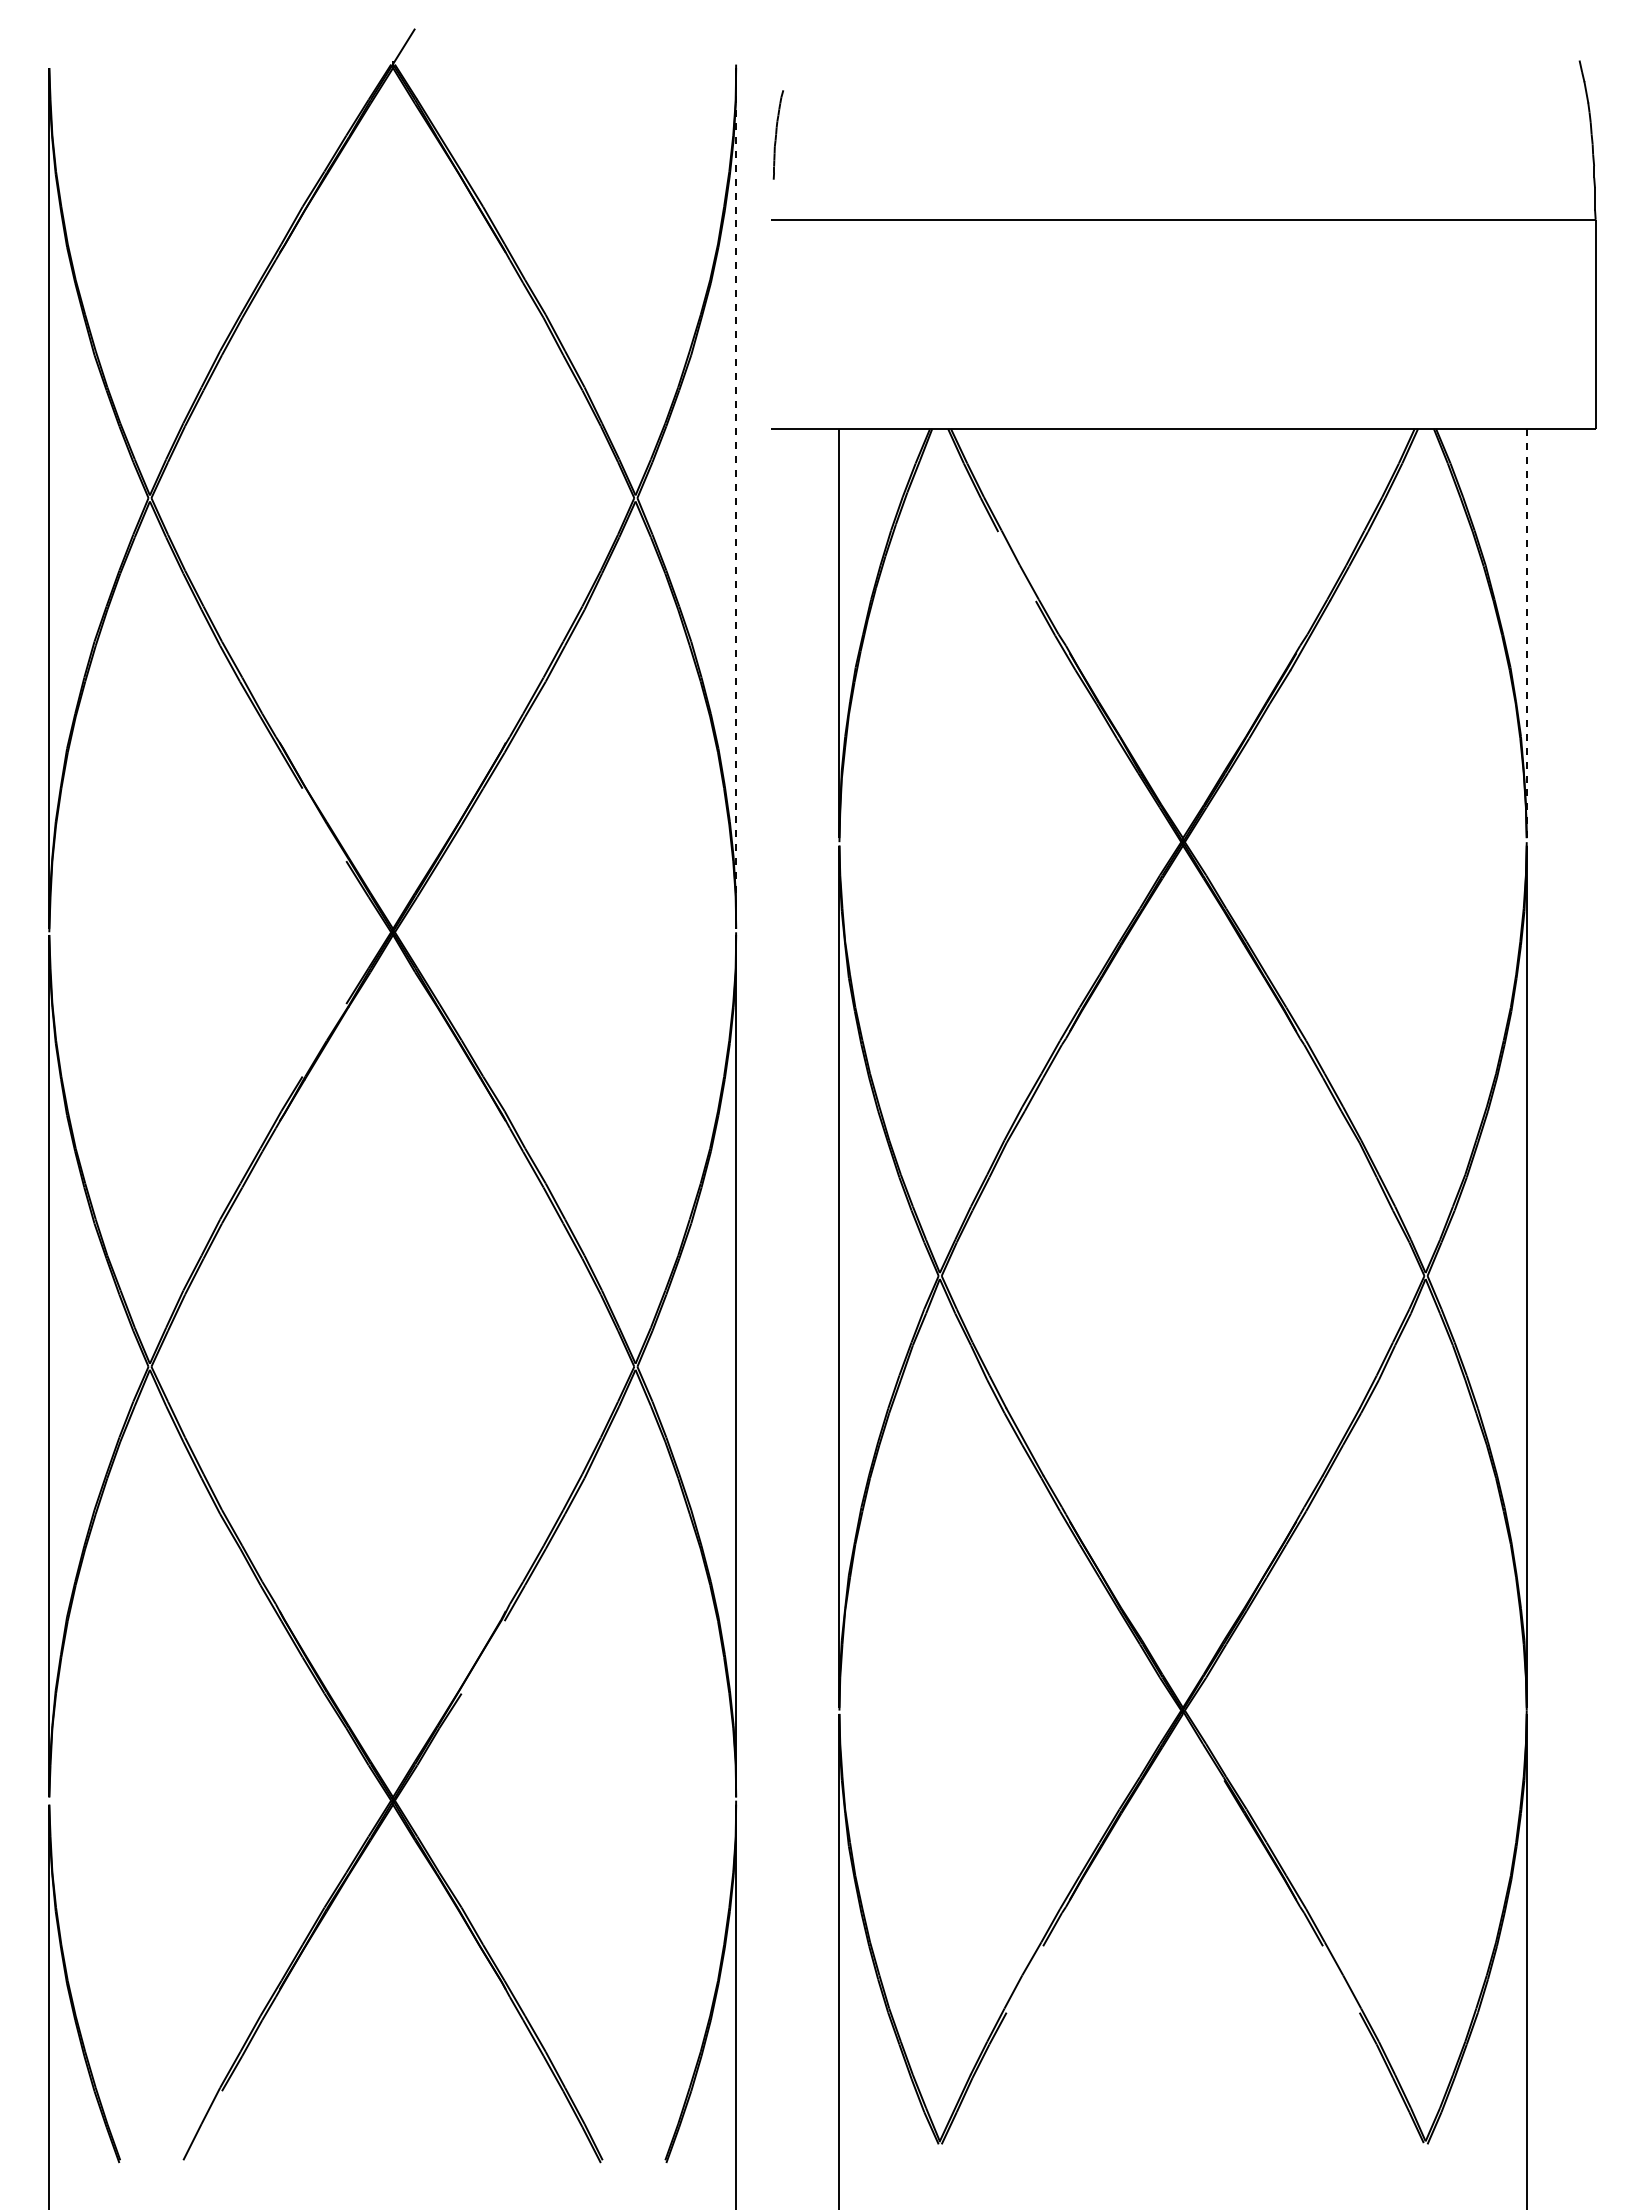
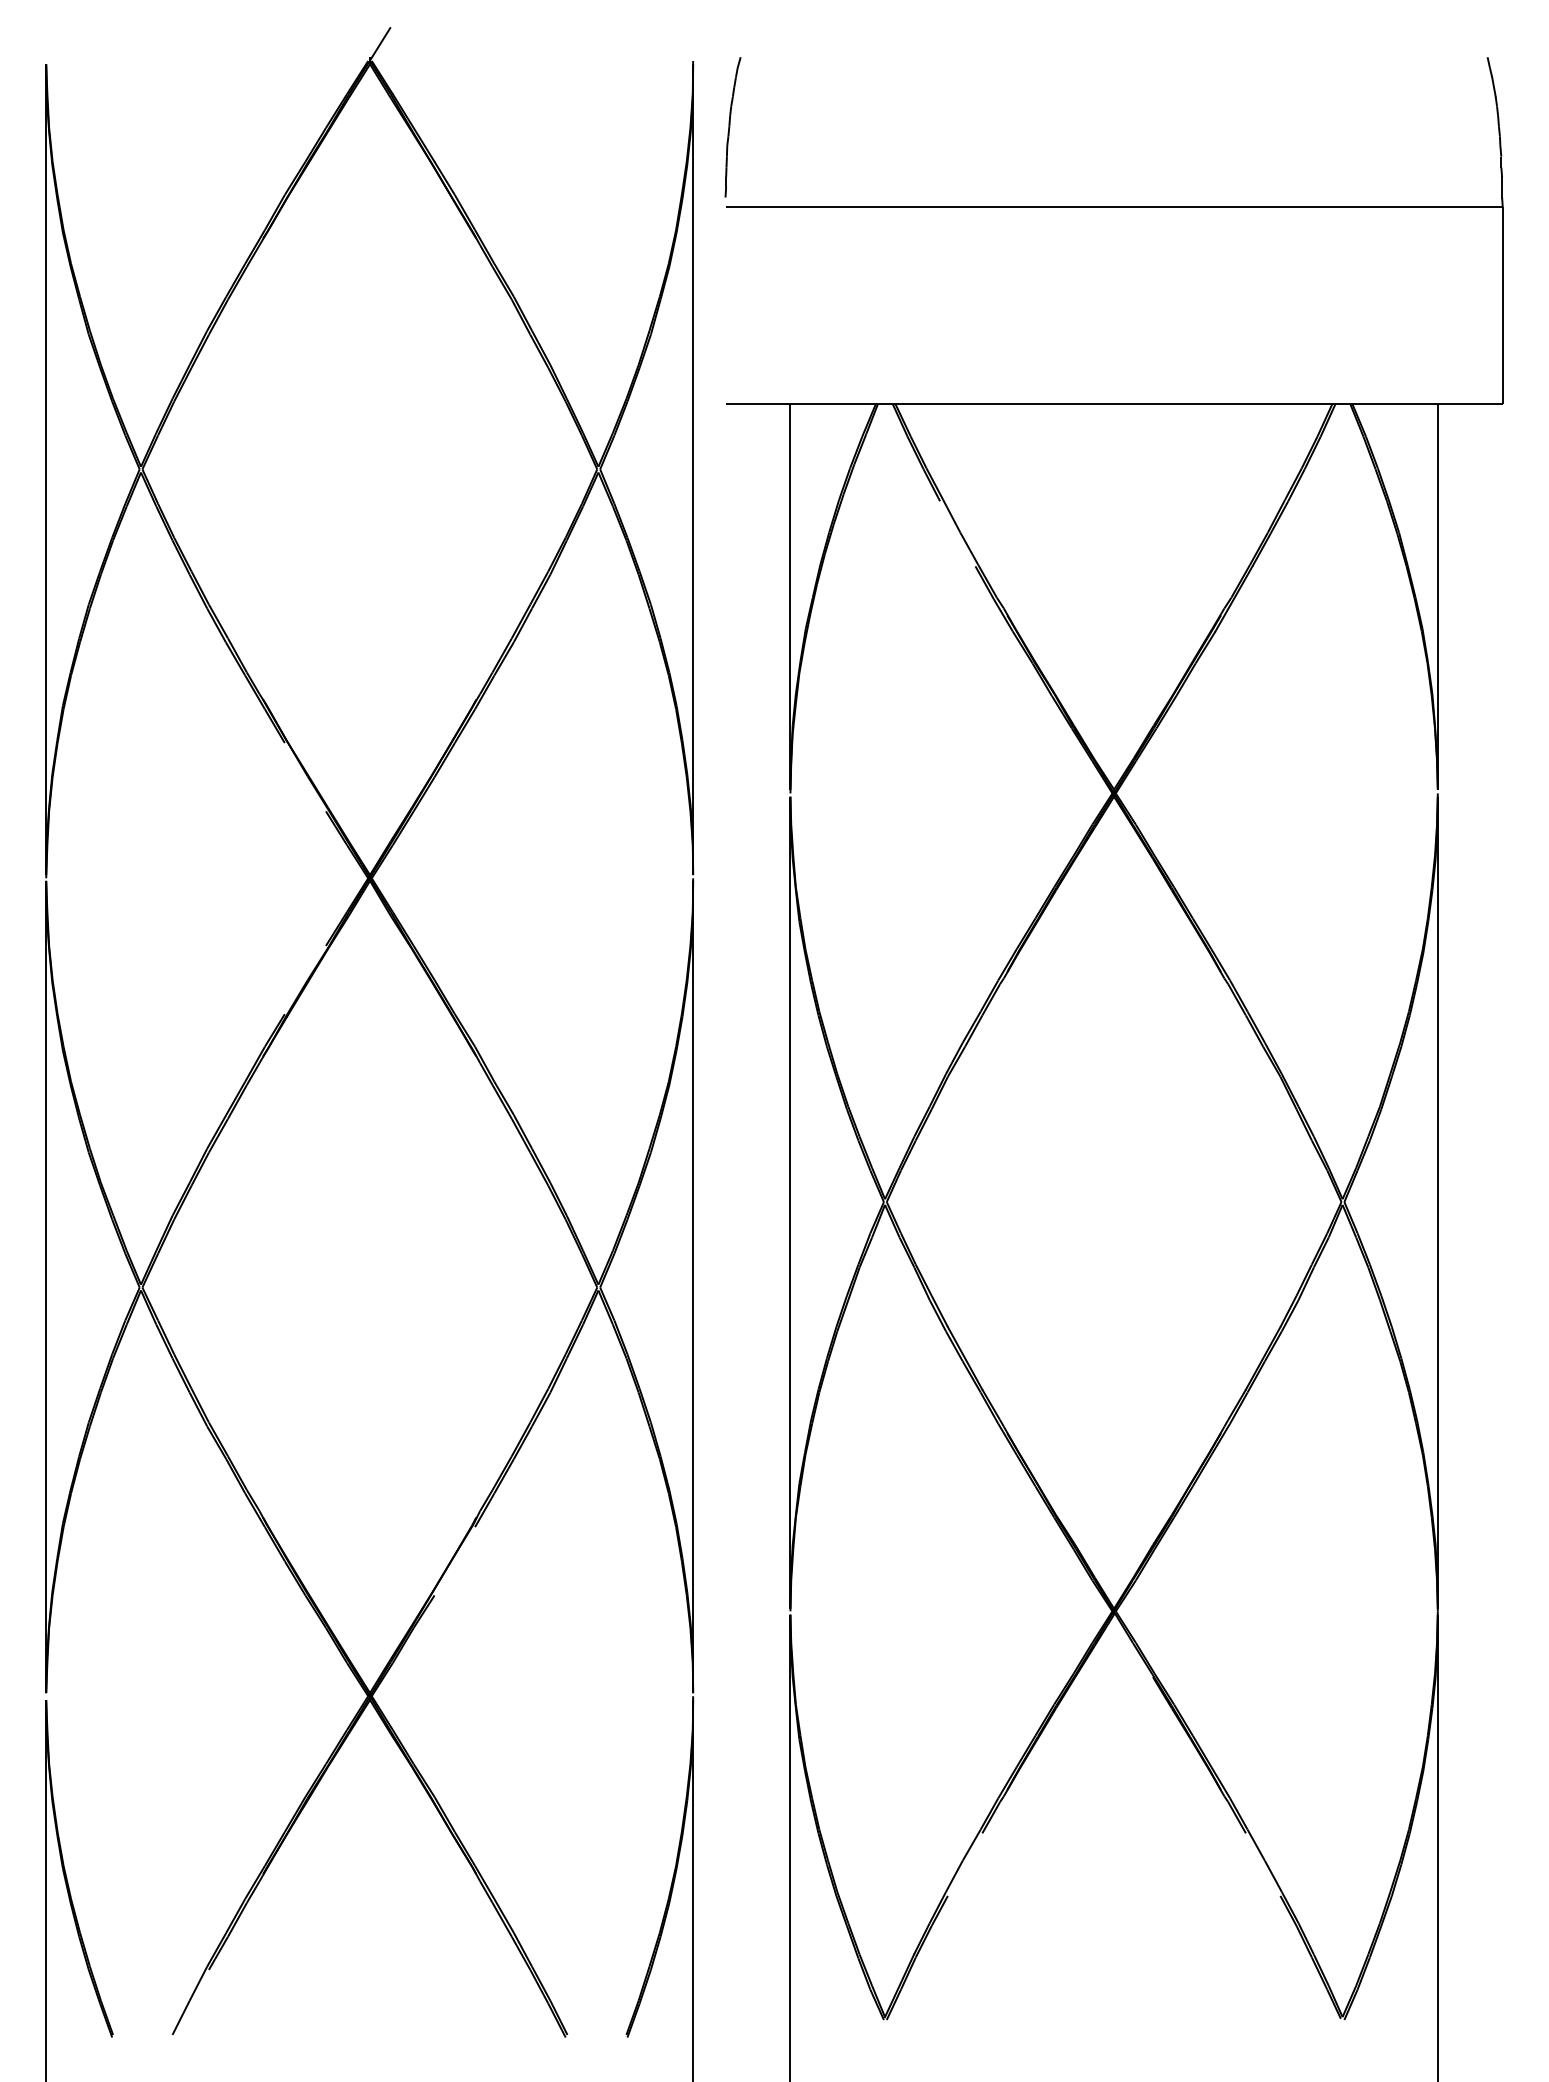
part: (778, 134) -> (733, 126), size x1.67
line: (736, 498) -> (693, 469), dashed -> solid
line: (1526, 633) -> (1437, 596), dashed -> solid

